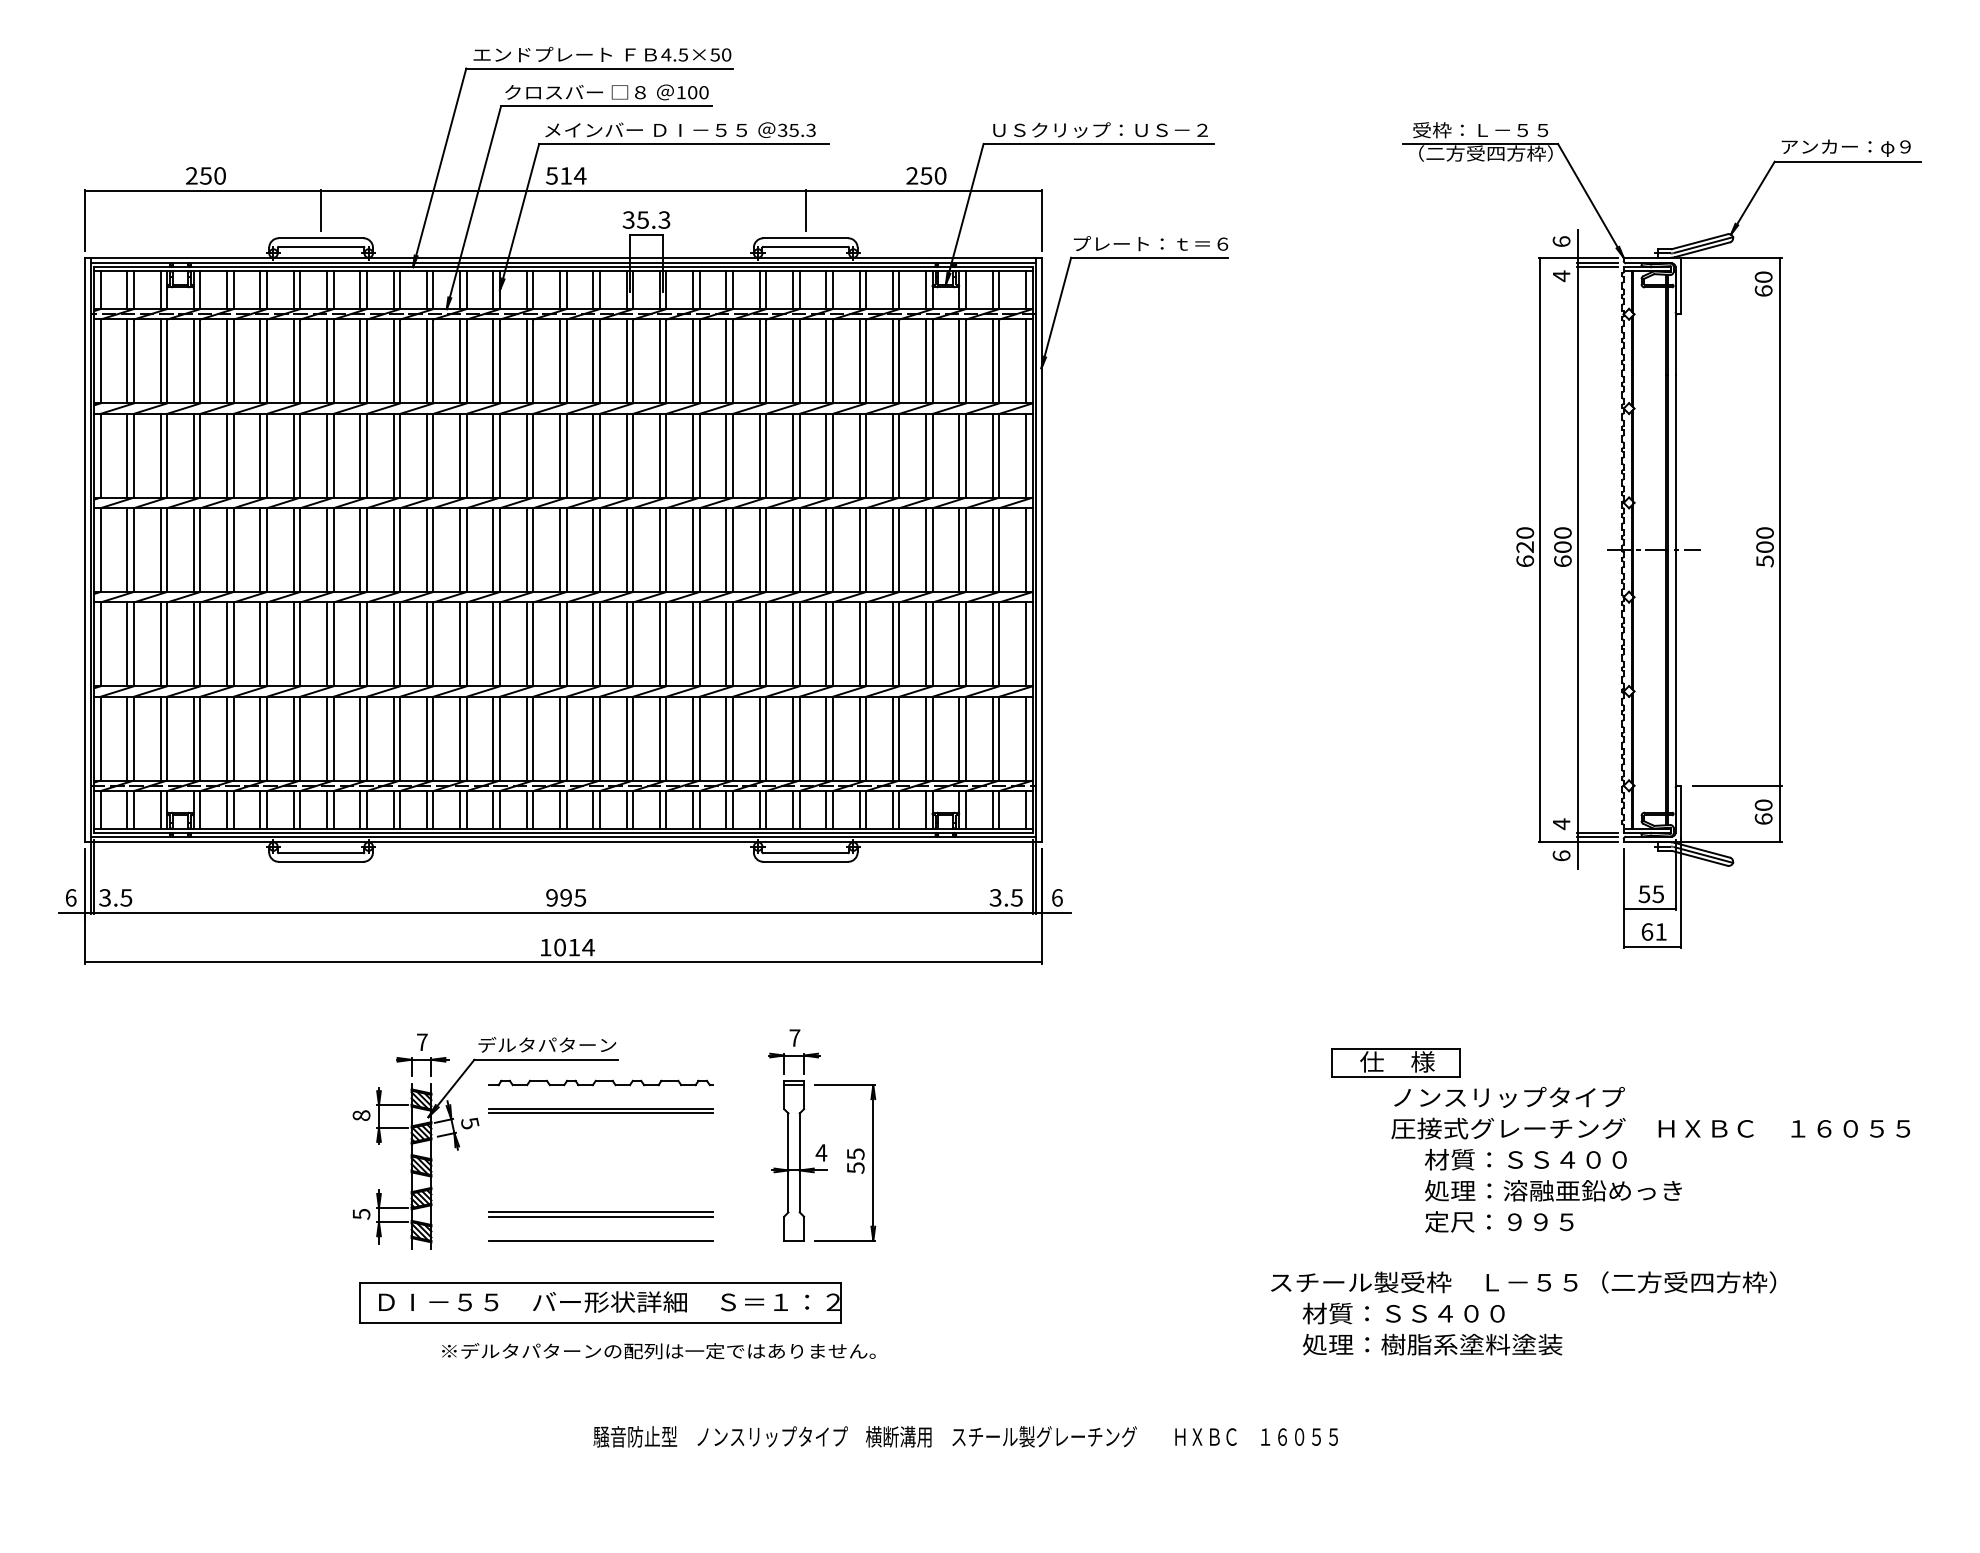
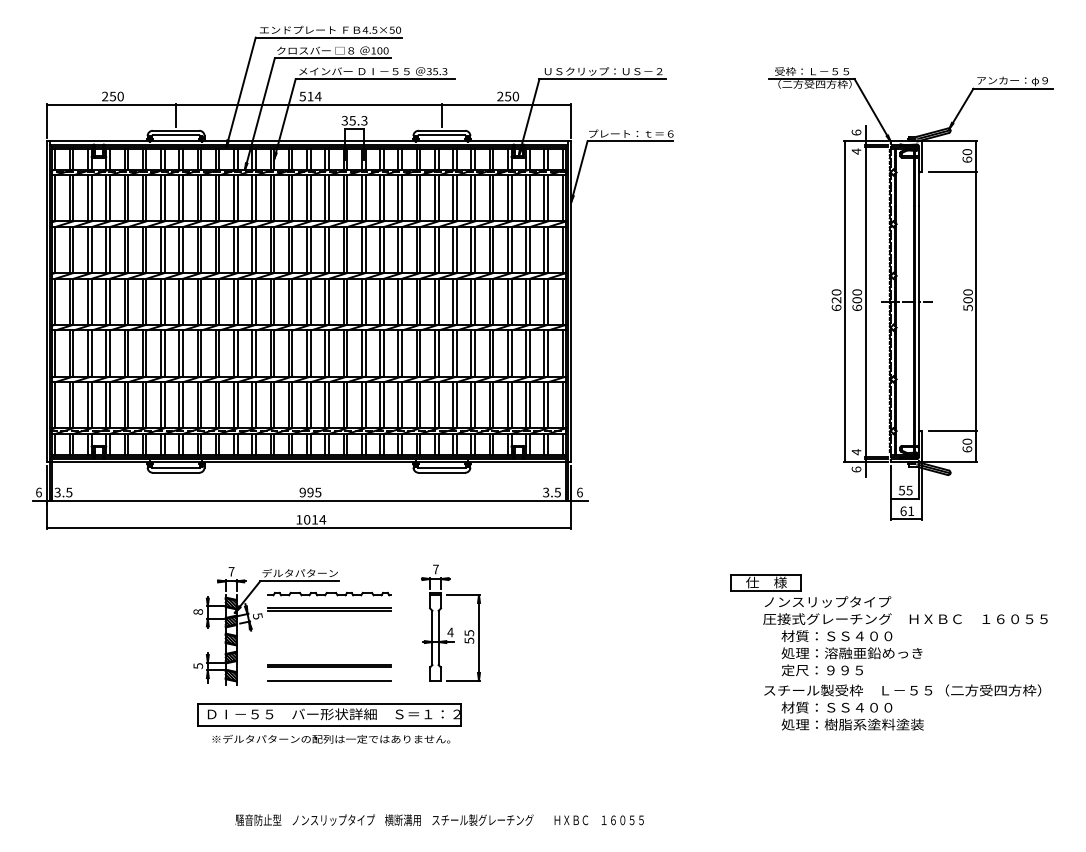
line: (1736, 314) -> (952, 172), added
text: (1523, 1313) -> (902, 707), moved
text: (659, 1349) -> (331, 738), moved
text: (965, 1435) -> (439, 819), moved

